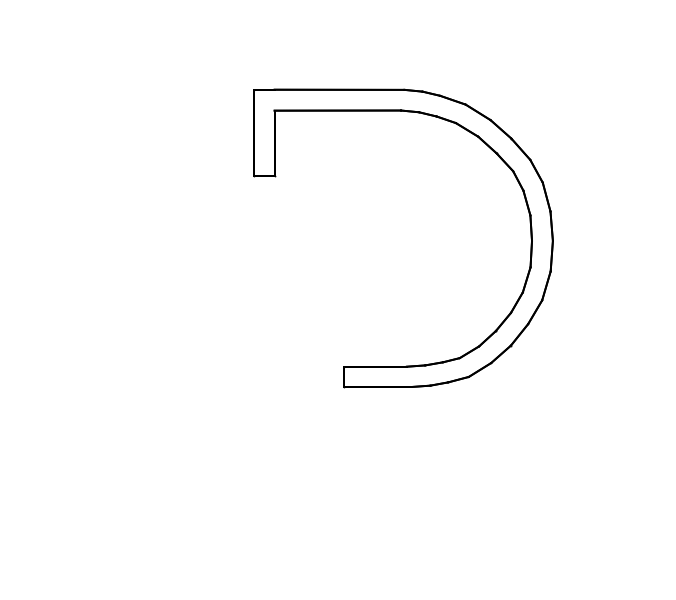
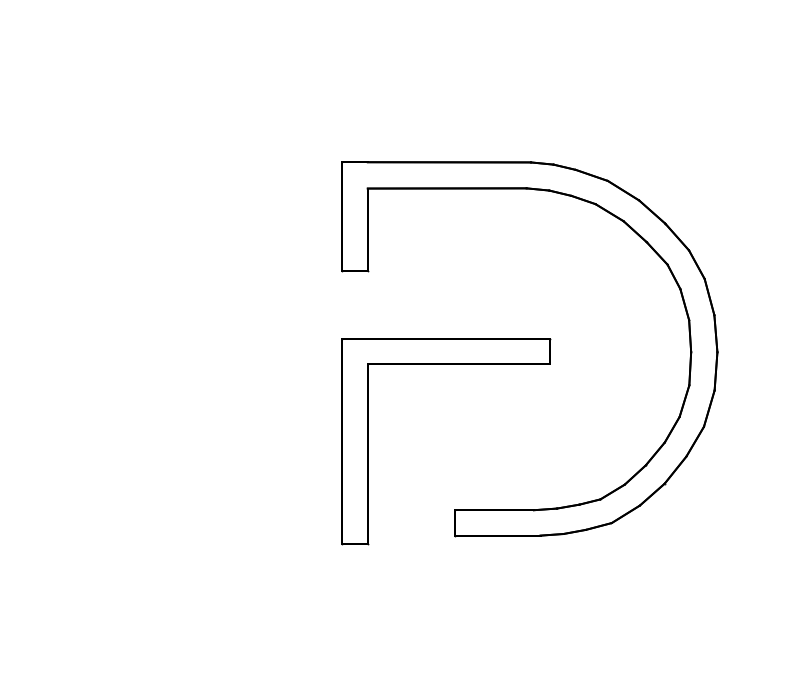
part: (337, 250) -> (446, 364), added

